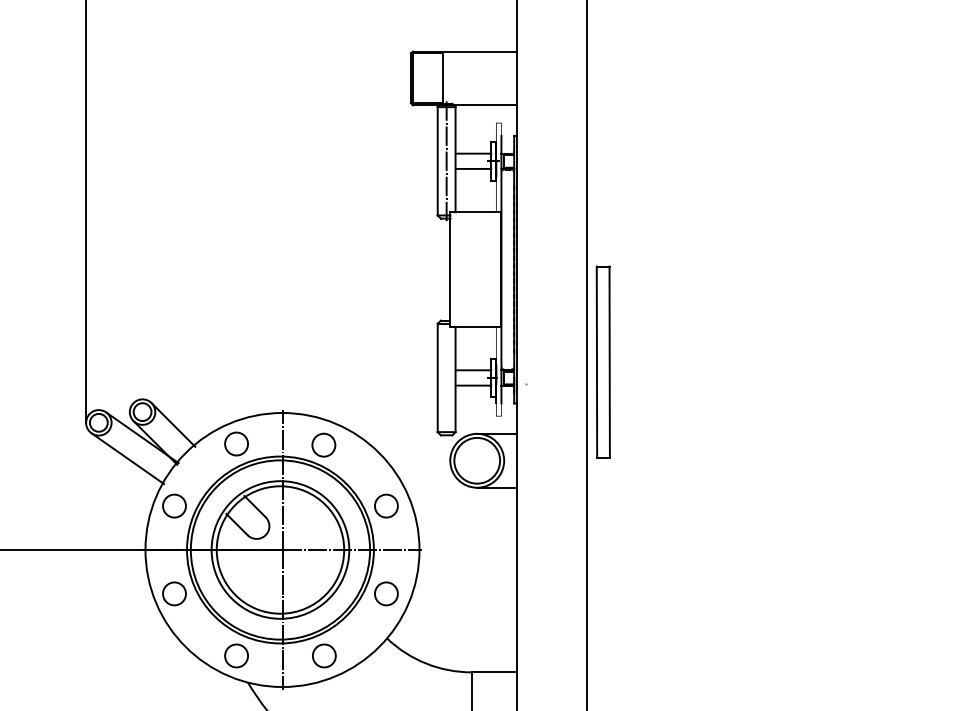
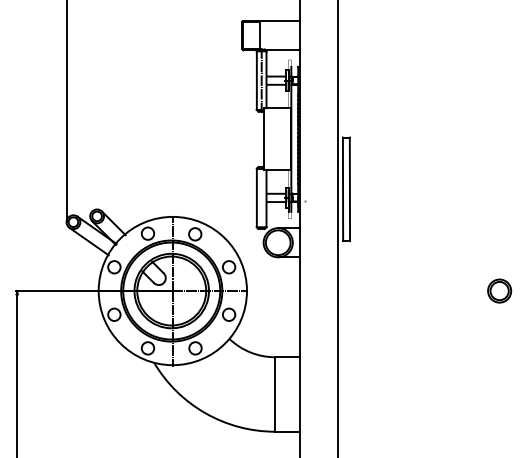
part: (886, 549) -> (499, 290), added

